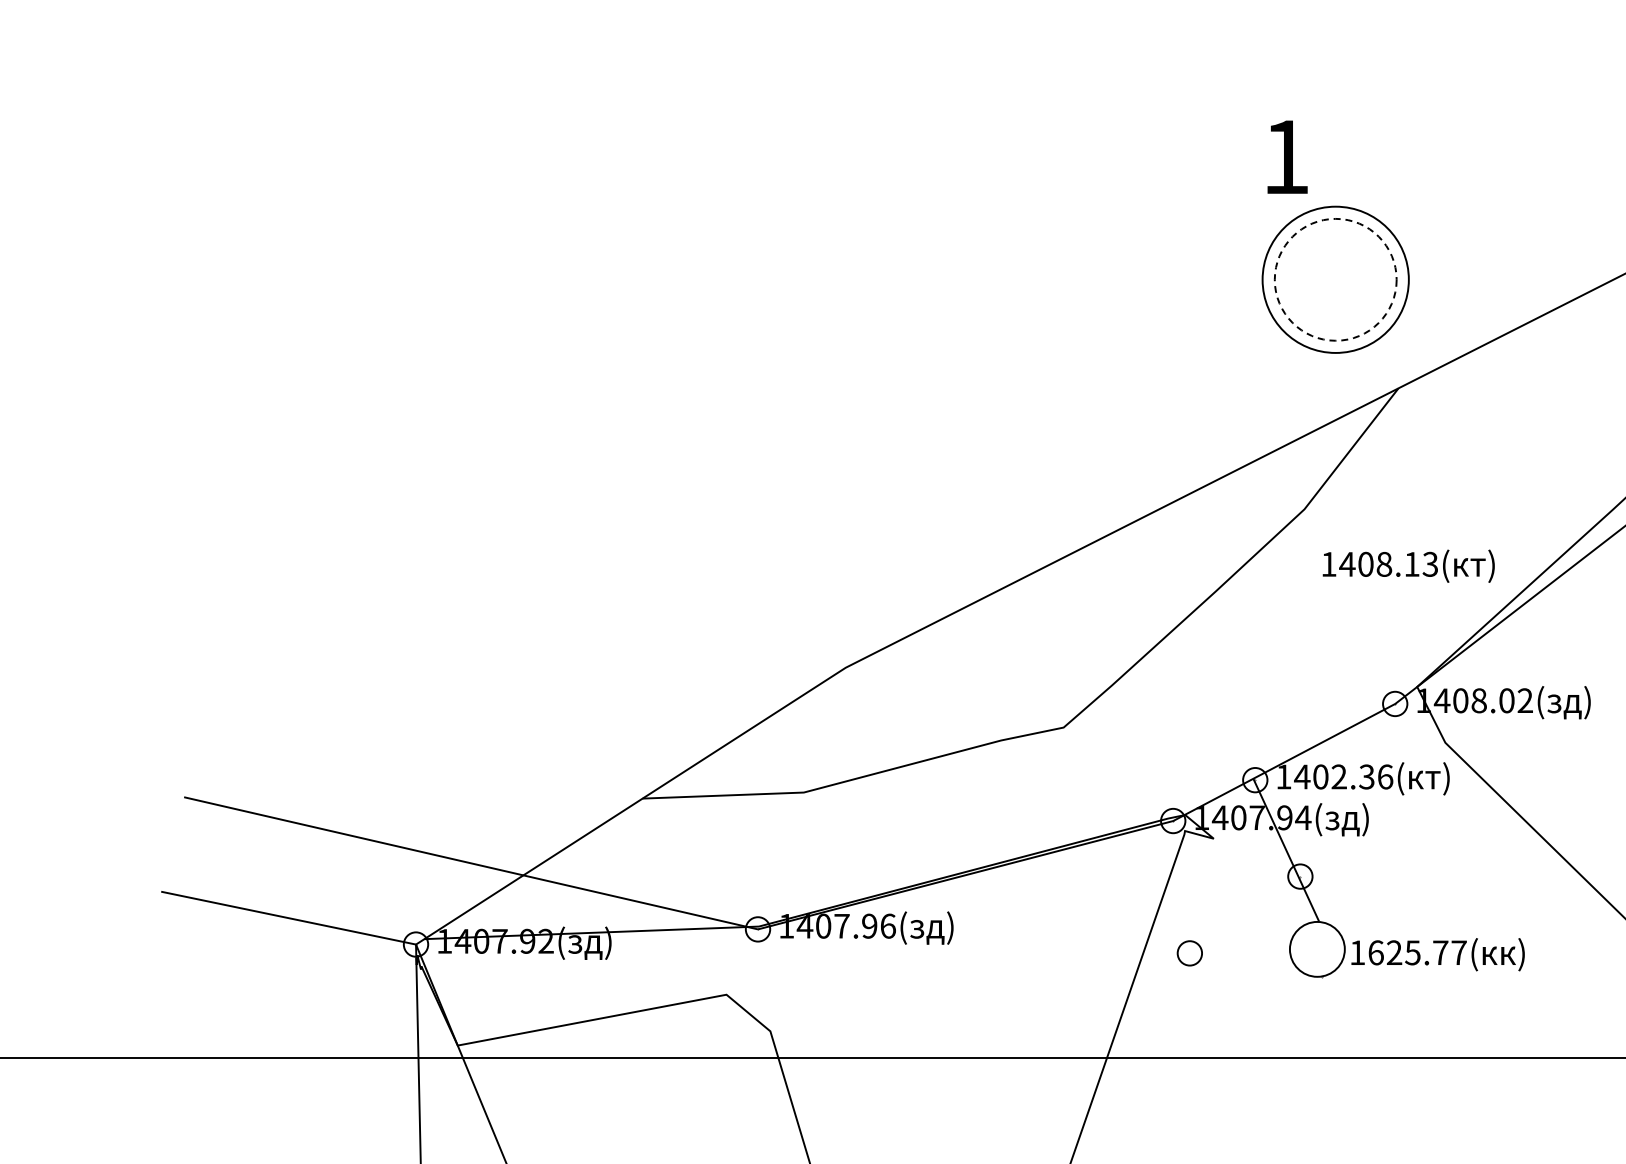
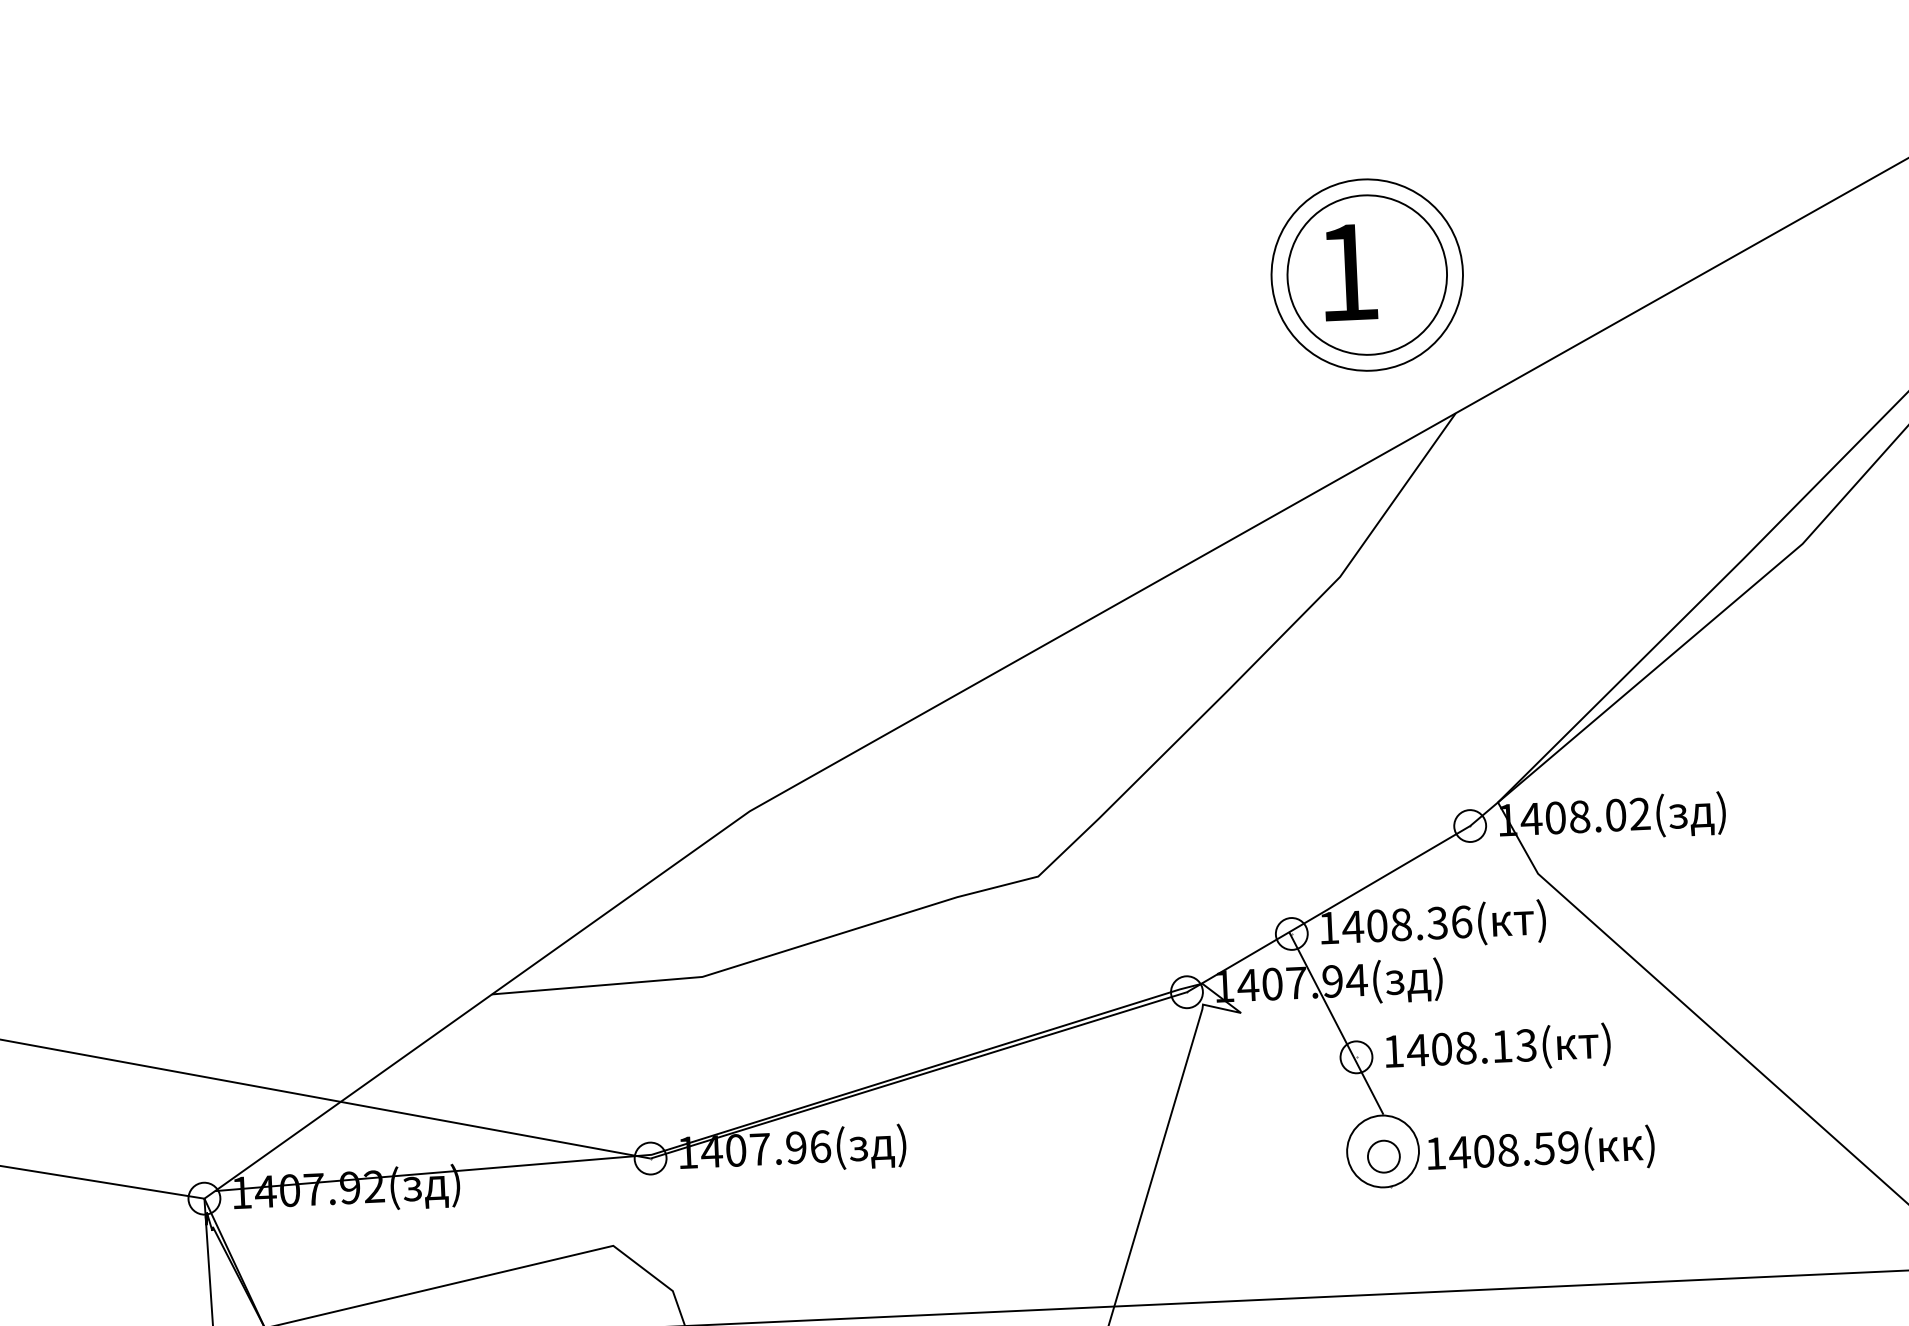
text: (1287, 156) -> (1349, 271), moved
circle: (1335, 279) -> (1366, 274), dashed -> solid
text: (1408, 565) -> (1497, 1048), moved
text: (1338, 776) -> (1400, 924), 1402.36( -> 1408.36(
text: (1416, 952) -> (1512, 1149), 1625.77( -> 1408.59(
circle: (1189, 953) -> (1383, 1156), moved

